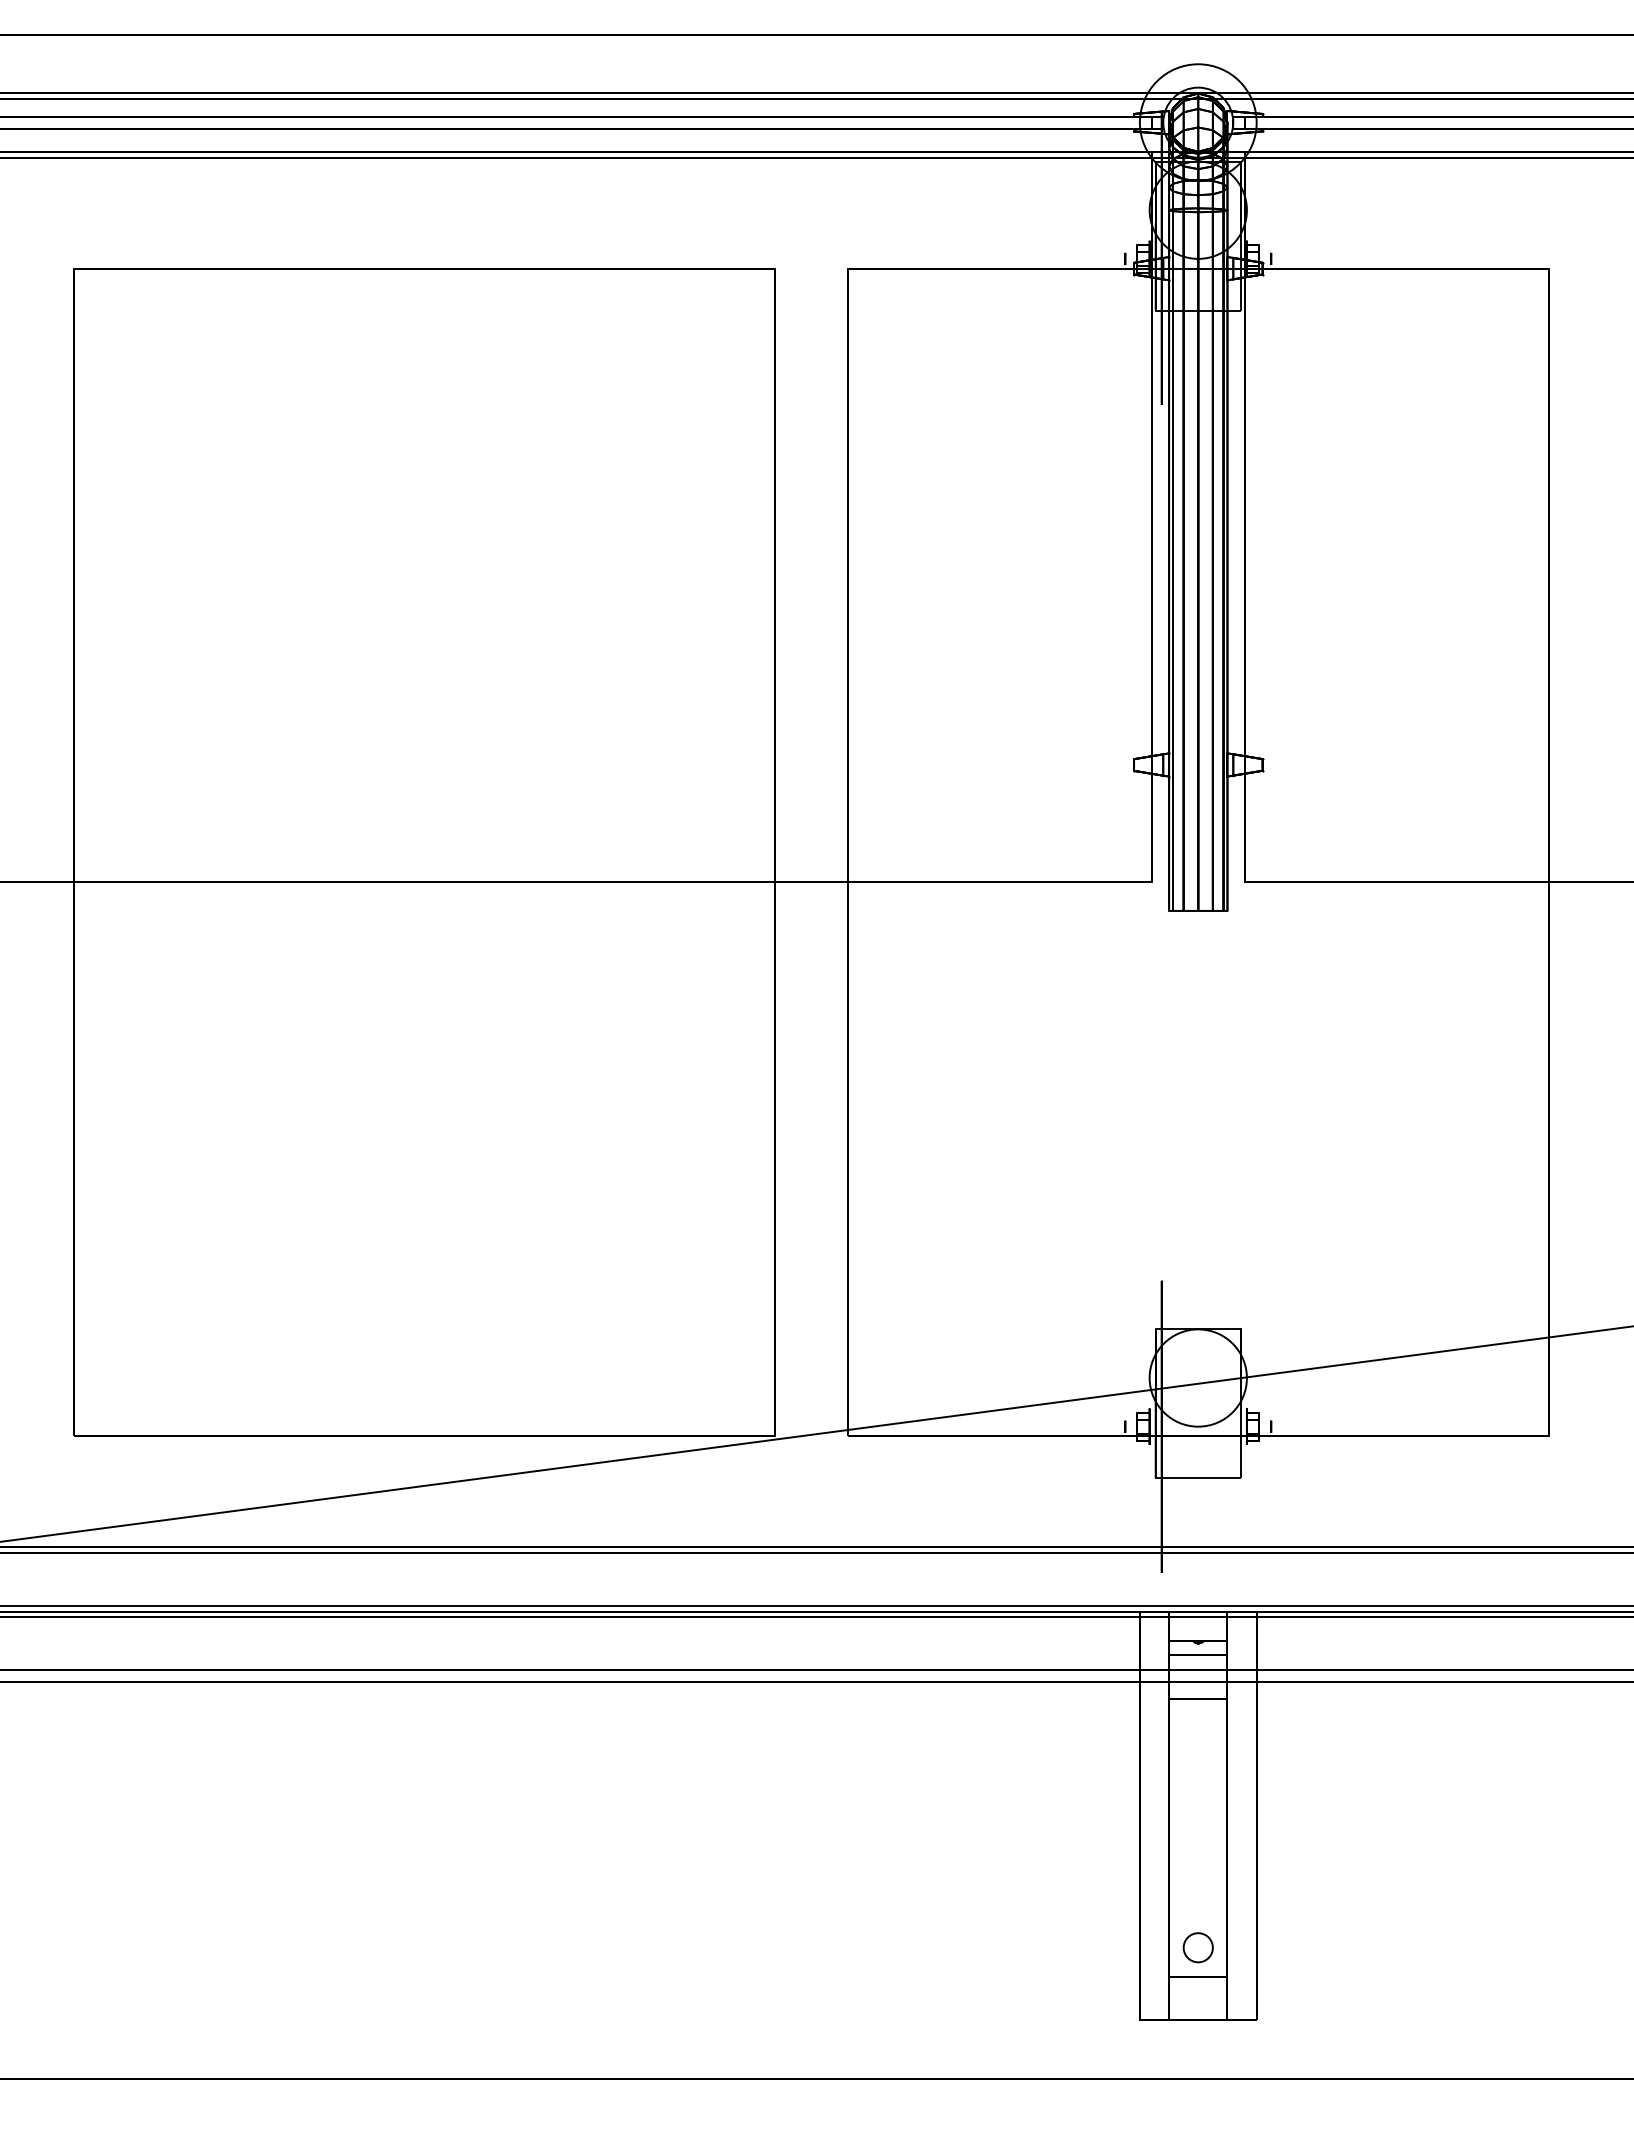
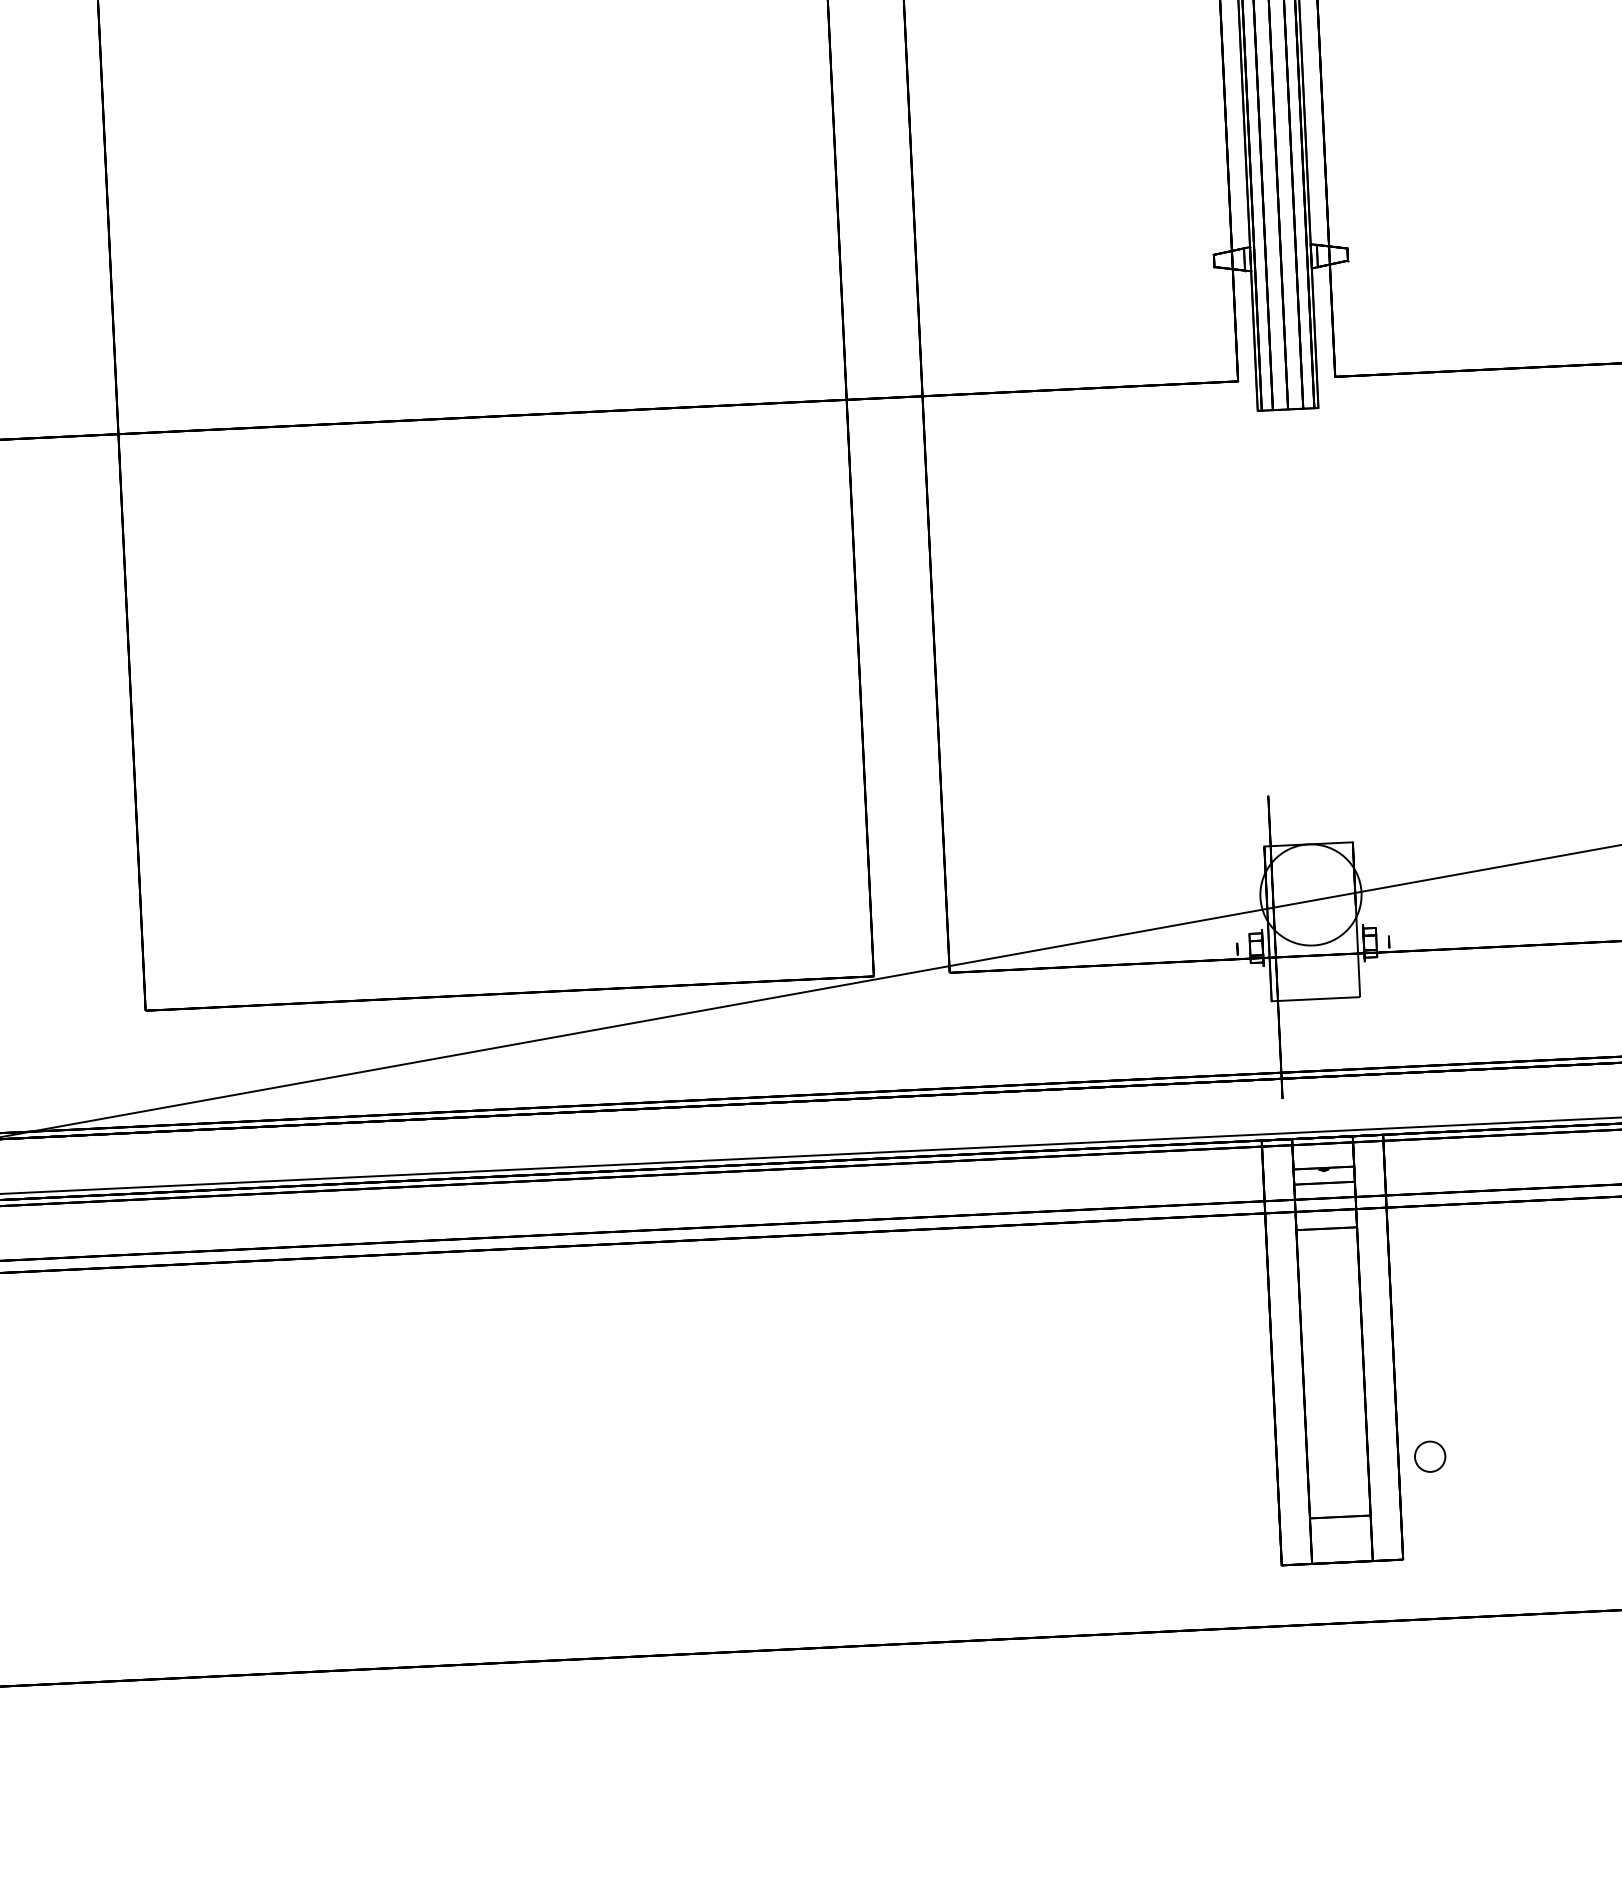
circle: (1197, 1947) -> (1429, 1456), moved

